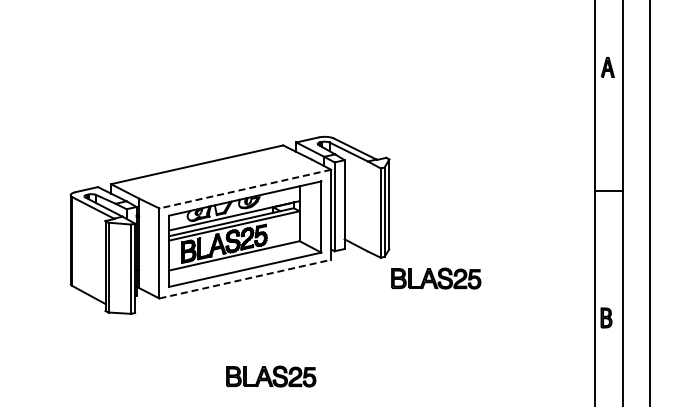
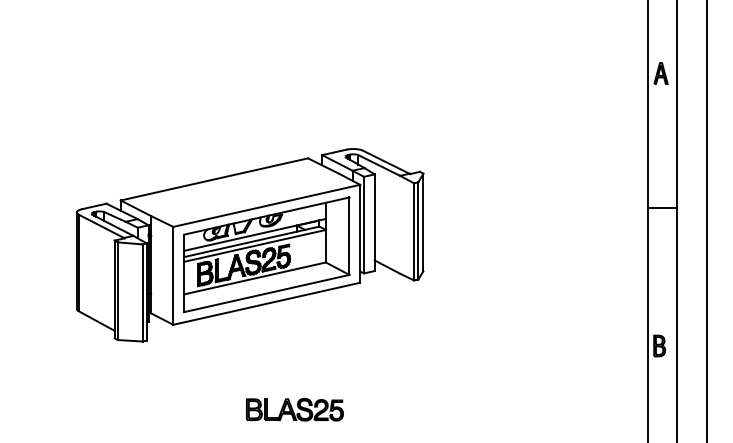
line: (244, 189) -> (265, 206), dashed -> solid
part: (436, 278) -> (474, 303), removed
line: (245, 279) -> (266, 304), dashed -> solid

